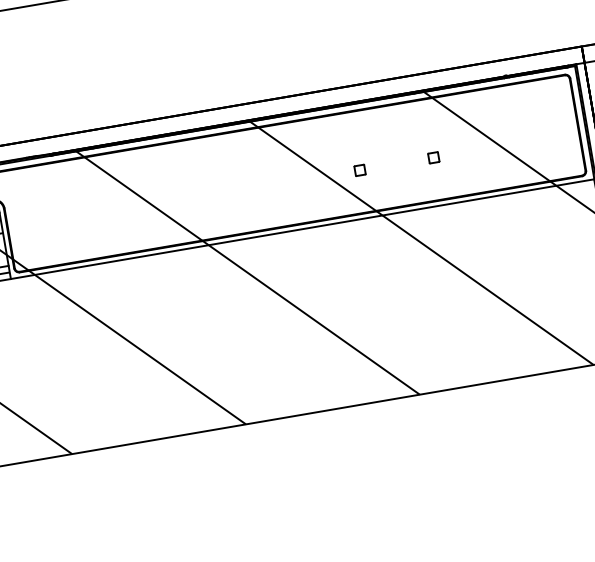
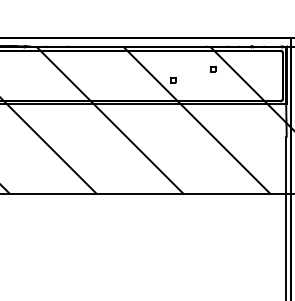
part: (434, 156) -> (213, 68), moved

